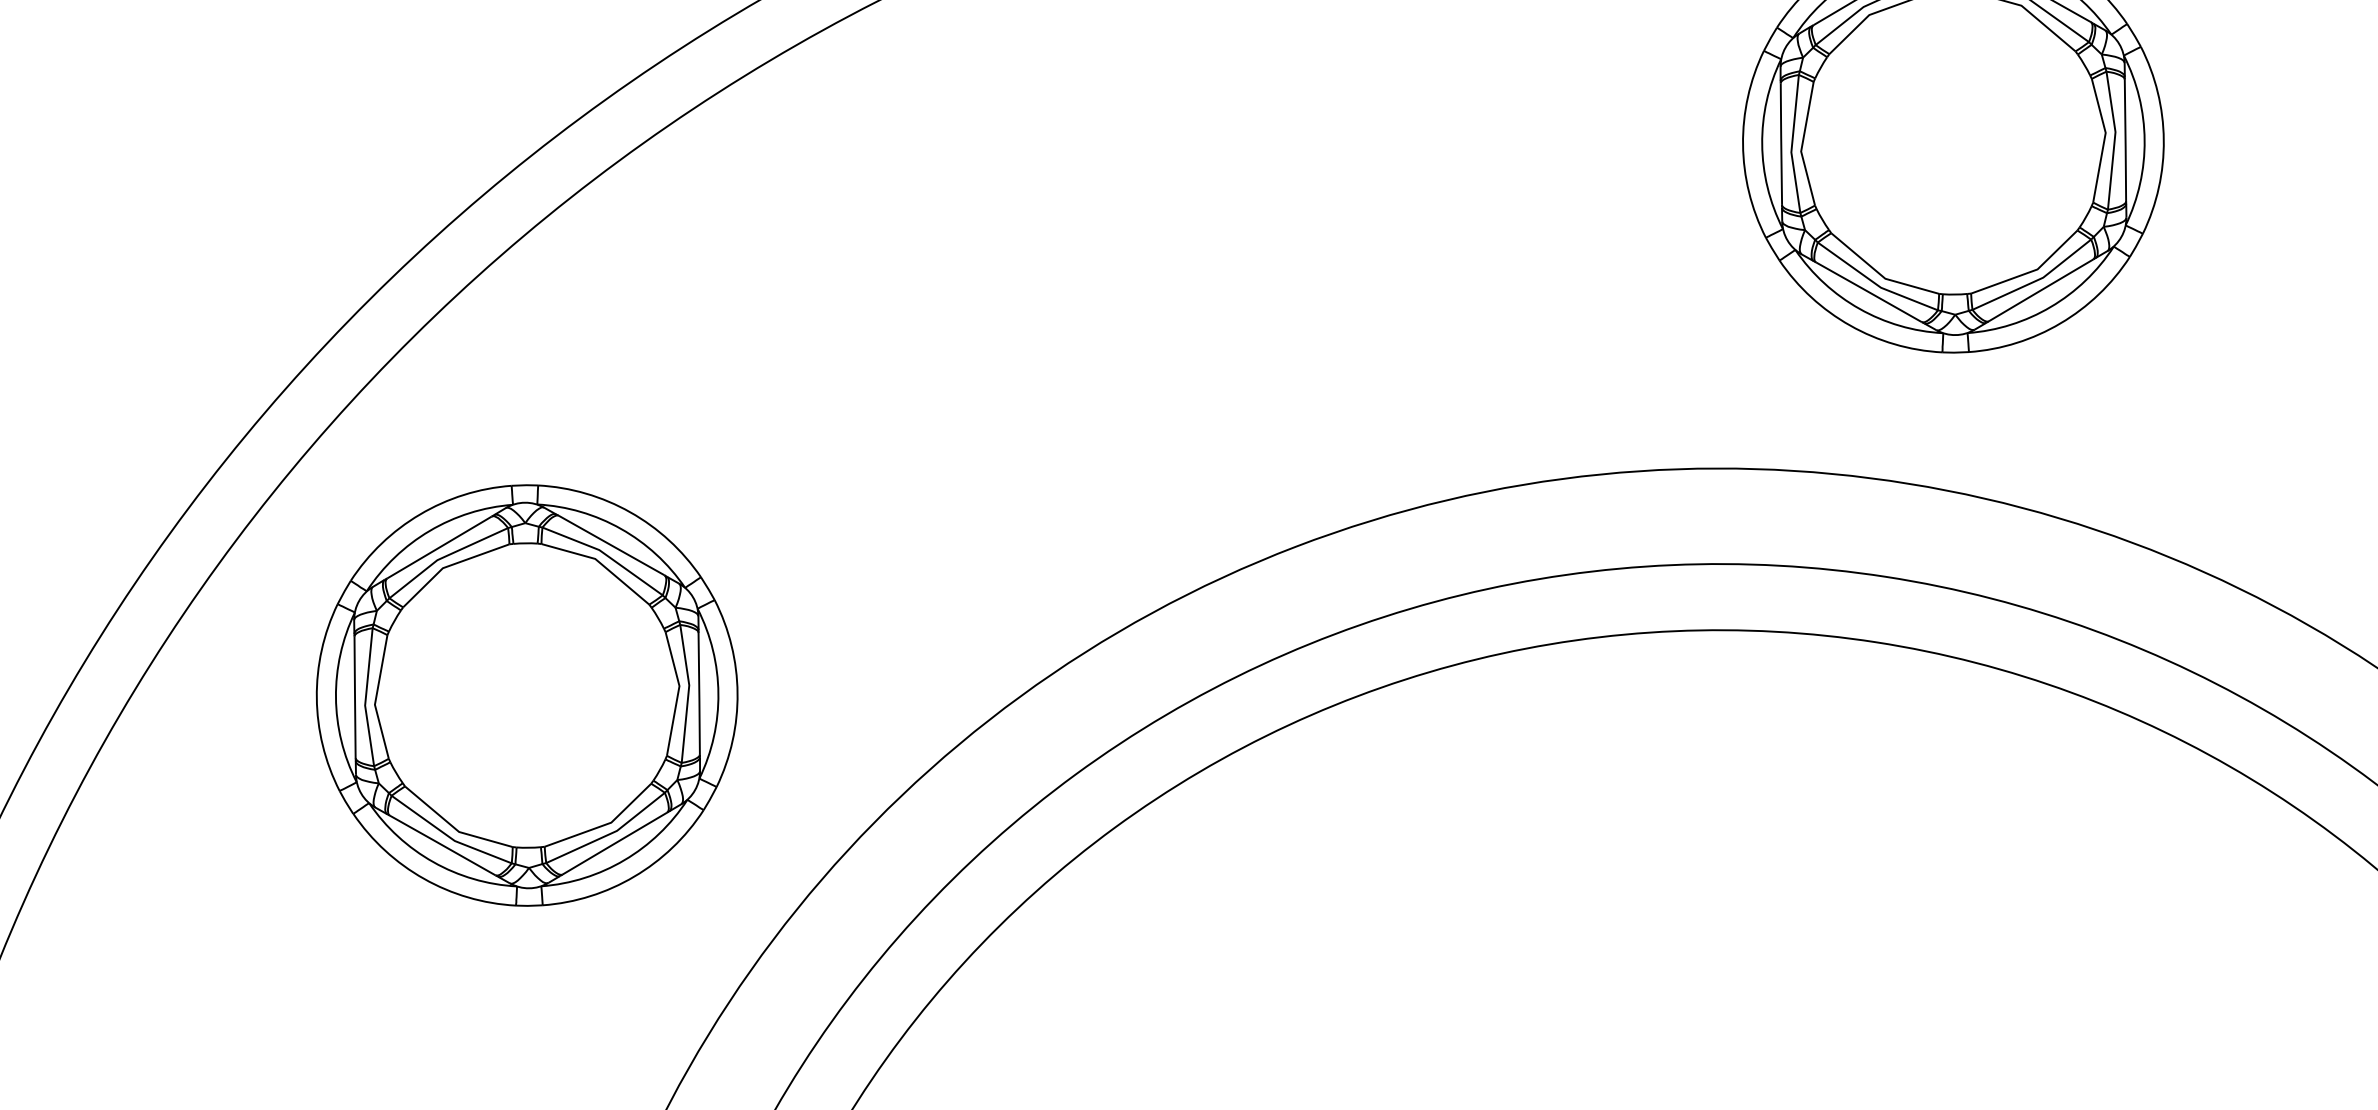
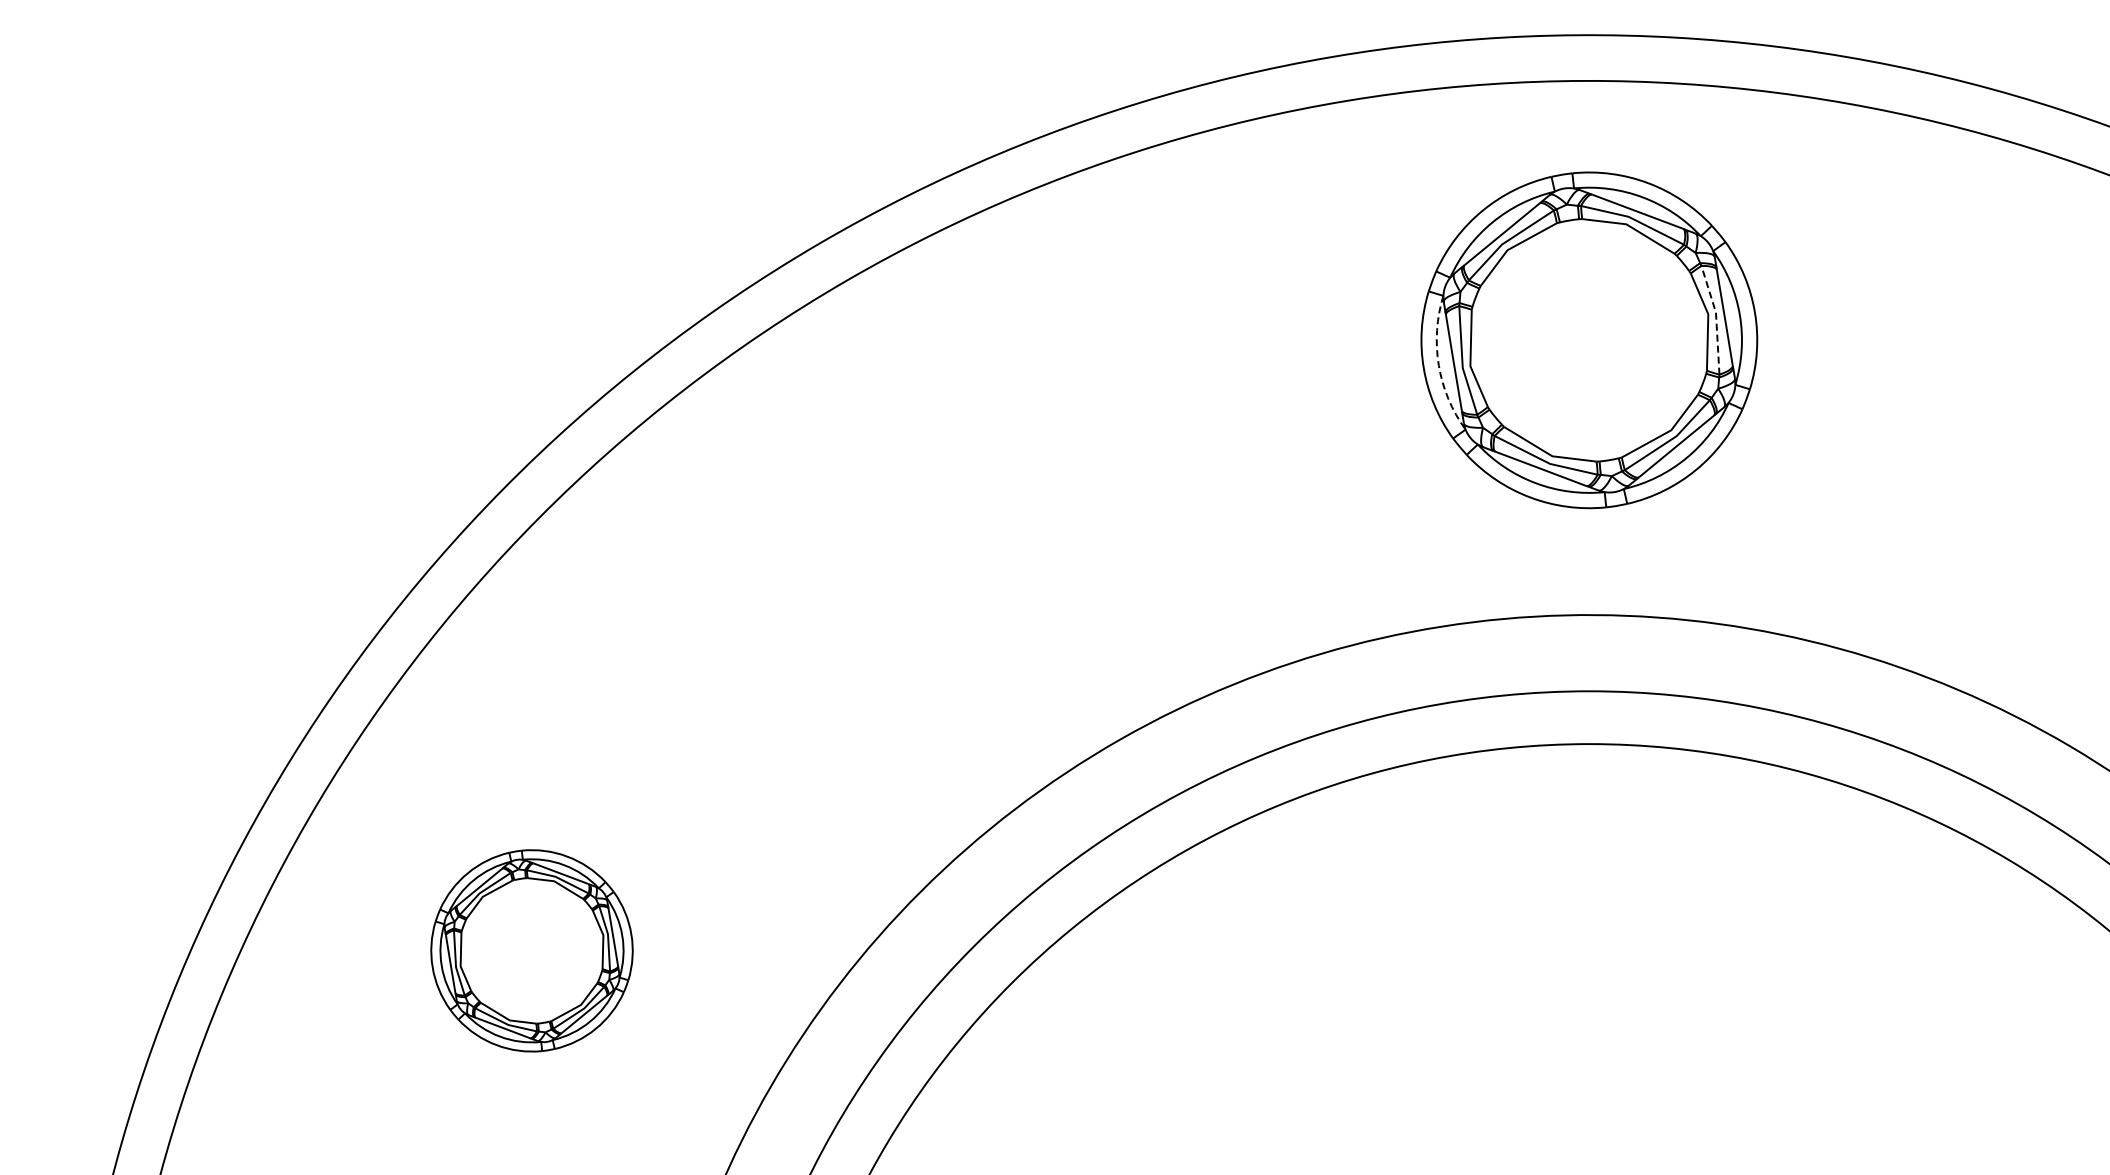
line: (2115, 139) -> (1716, 318), solid -> dashed
line: (1761, 144) -> (1438, 365), solid -> dashed
part: (526, 695) -> (531, 950), size x0.6

